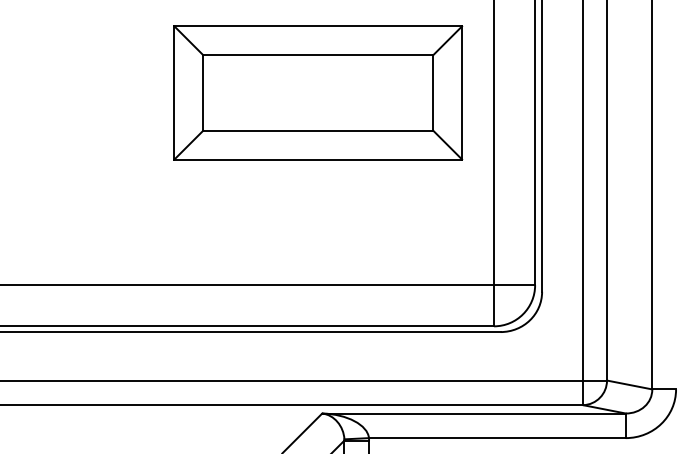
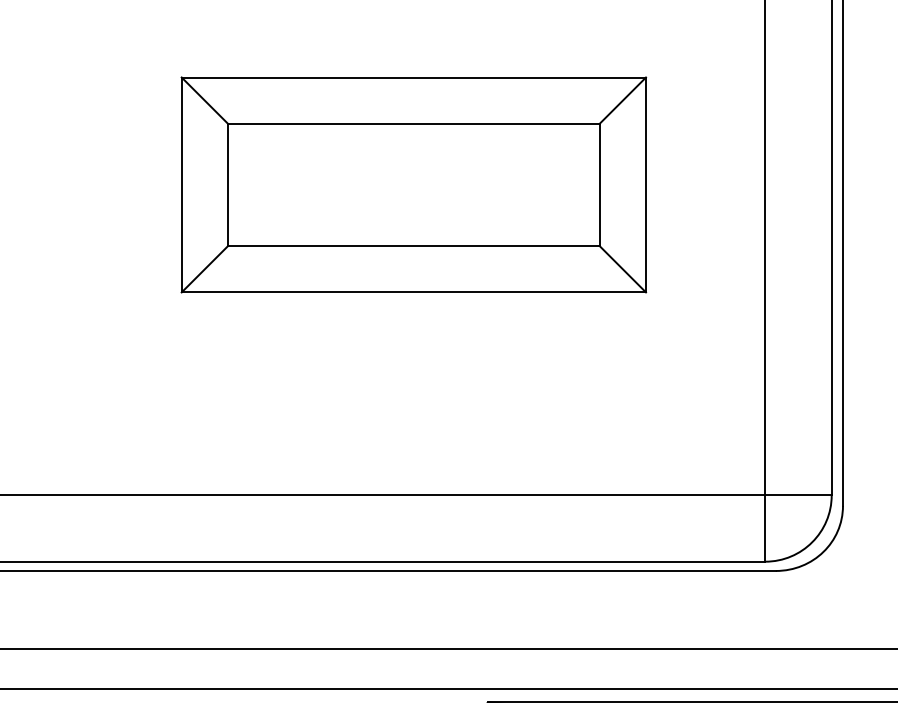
part: (318, 92) -> (414, 184), moved

